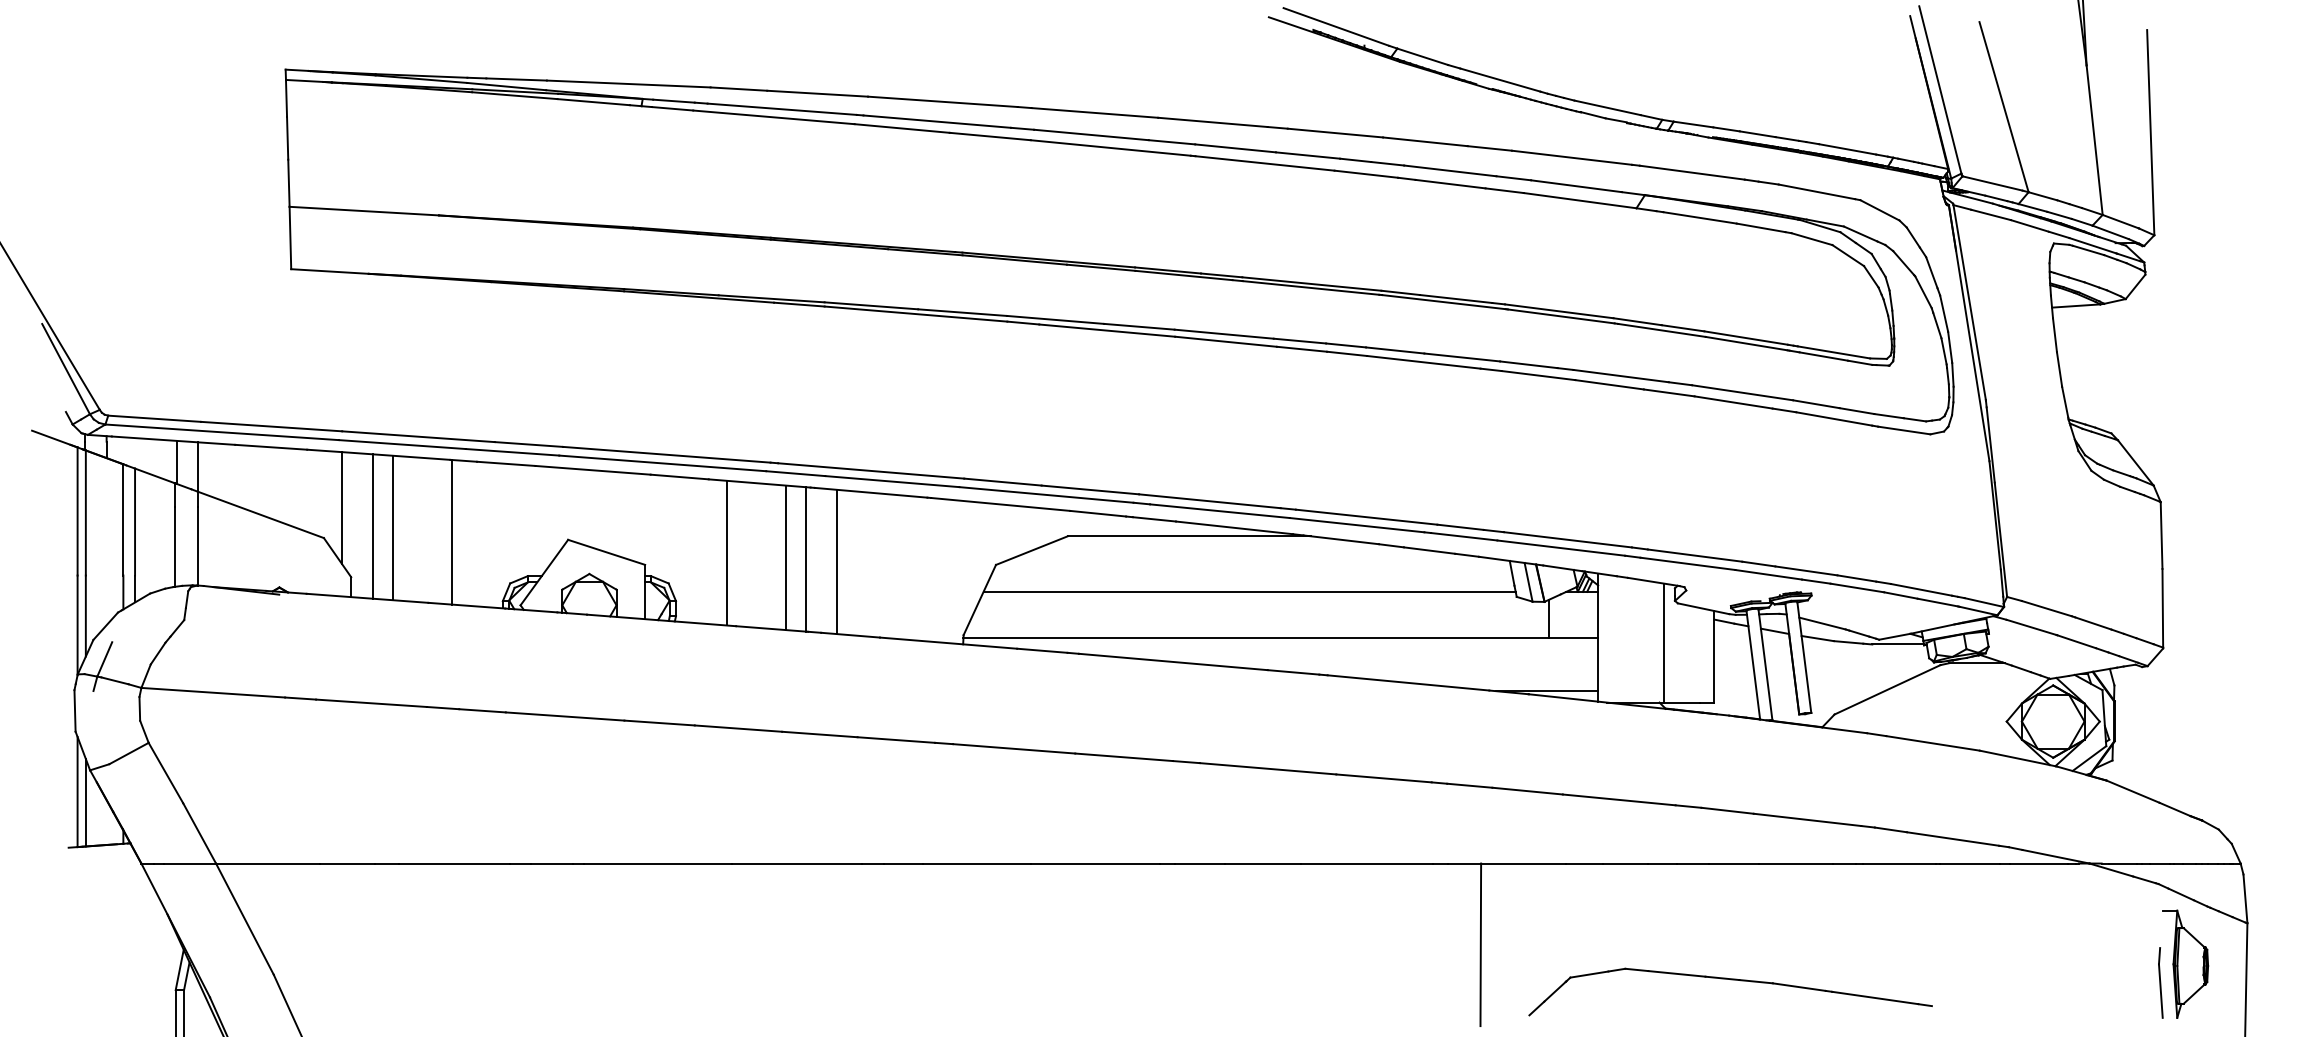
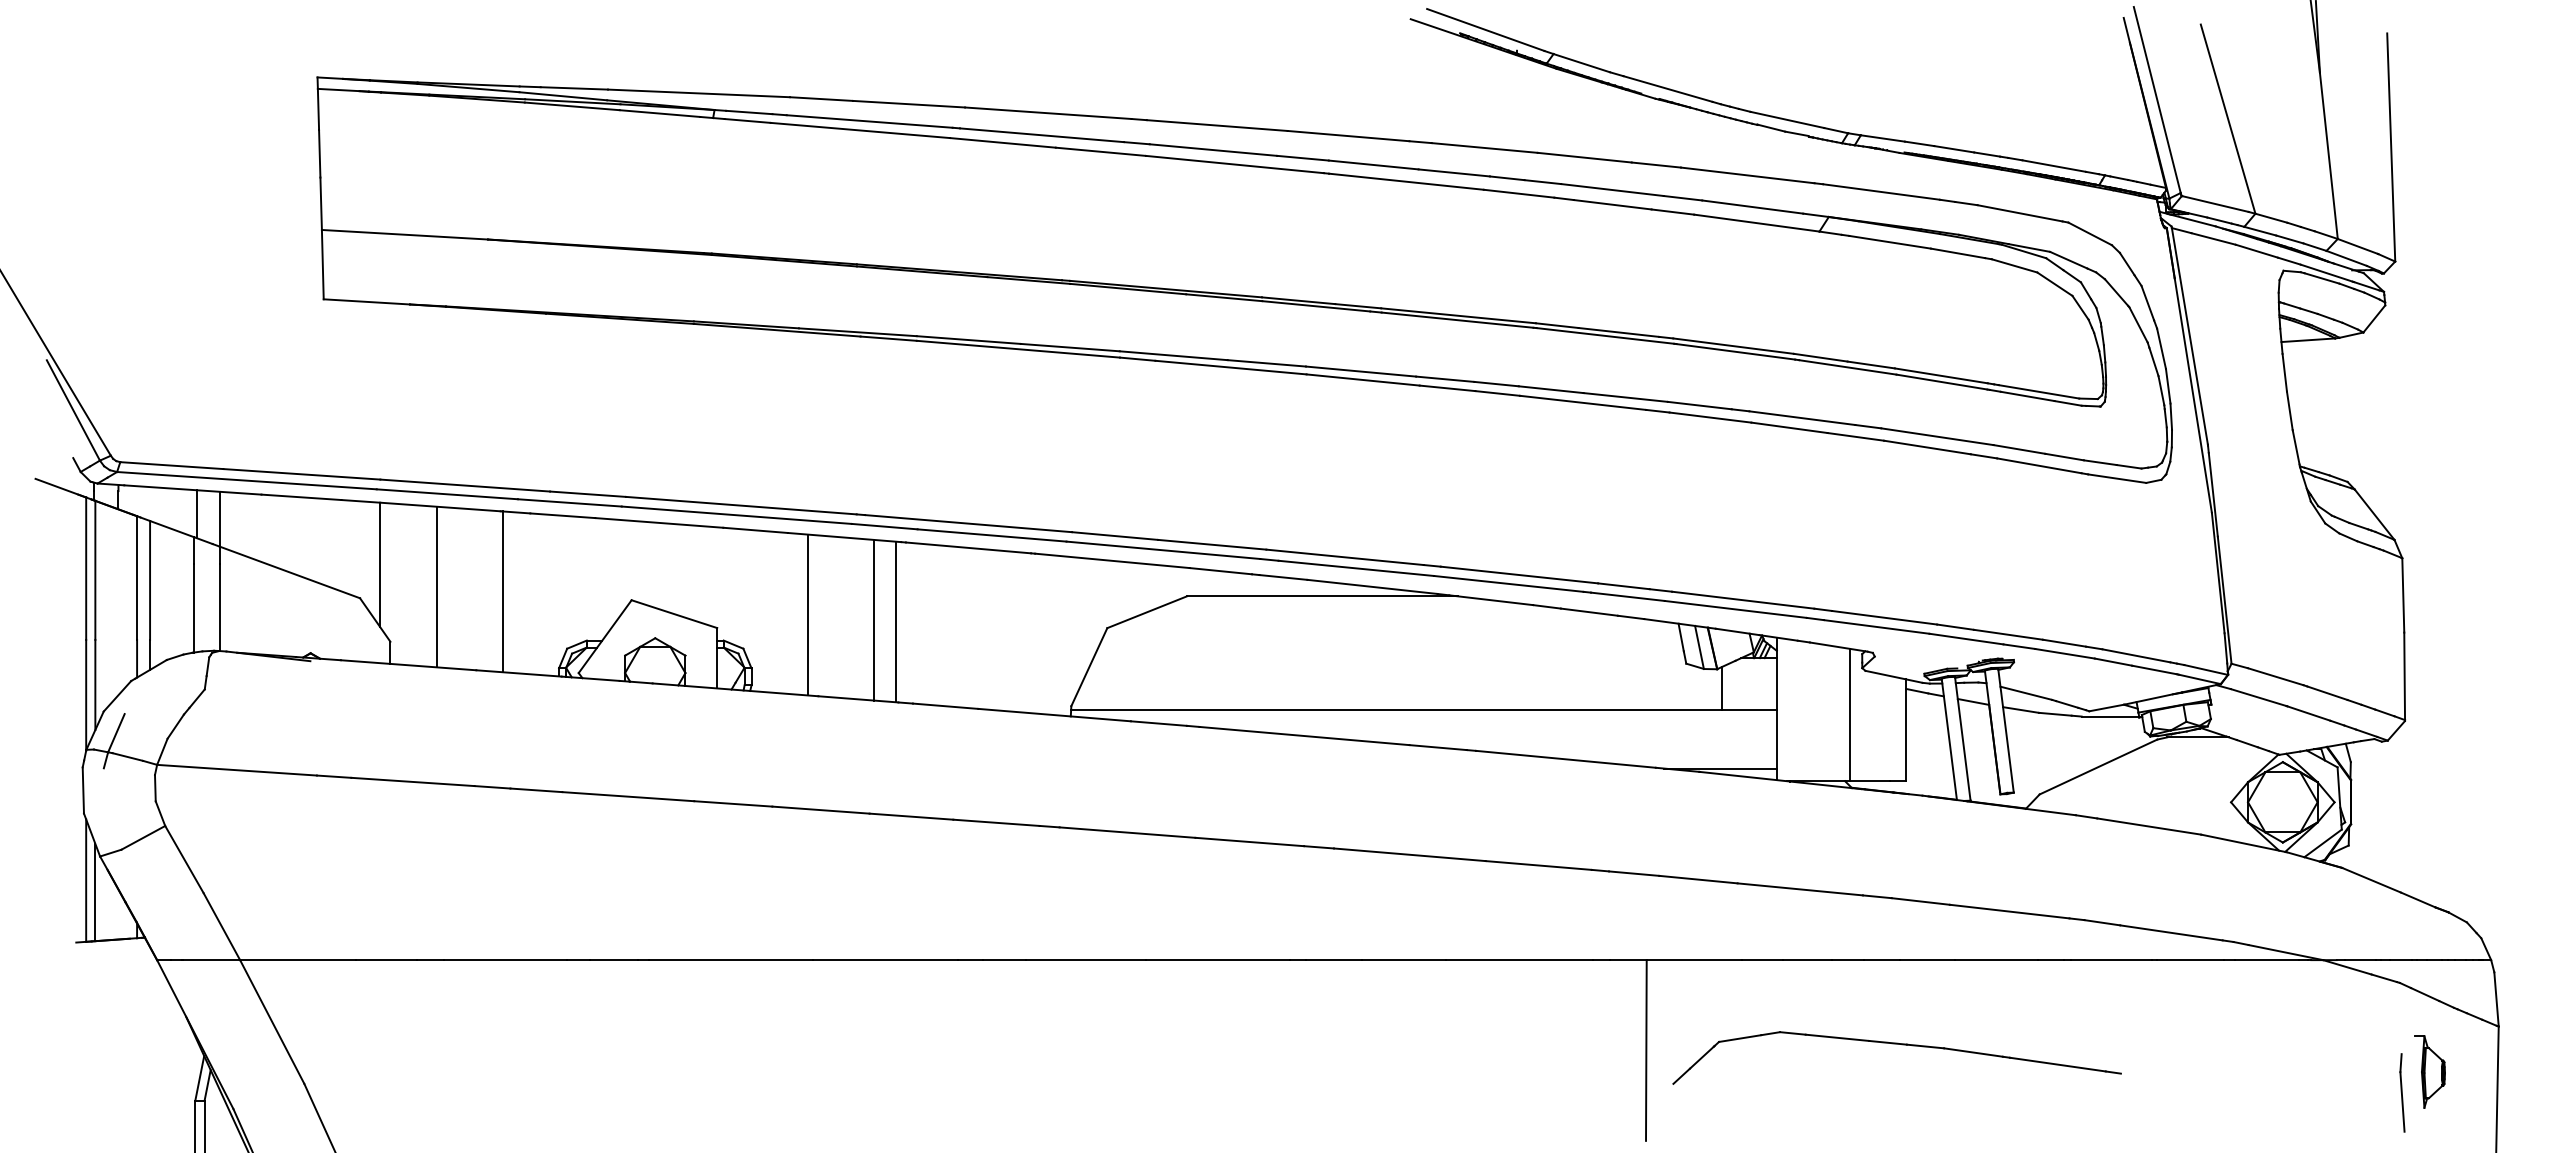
line: (373, 526) -> (415, 585), removed
line: (836, 561) -> (930, 624), removed
line: (1249, 592) -> (1389, 658), removed
part: (2185, 963) -> (2429, 1071), size x0.6
part: (1730, 979) -> (1896, 1044), moved

